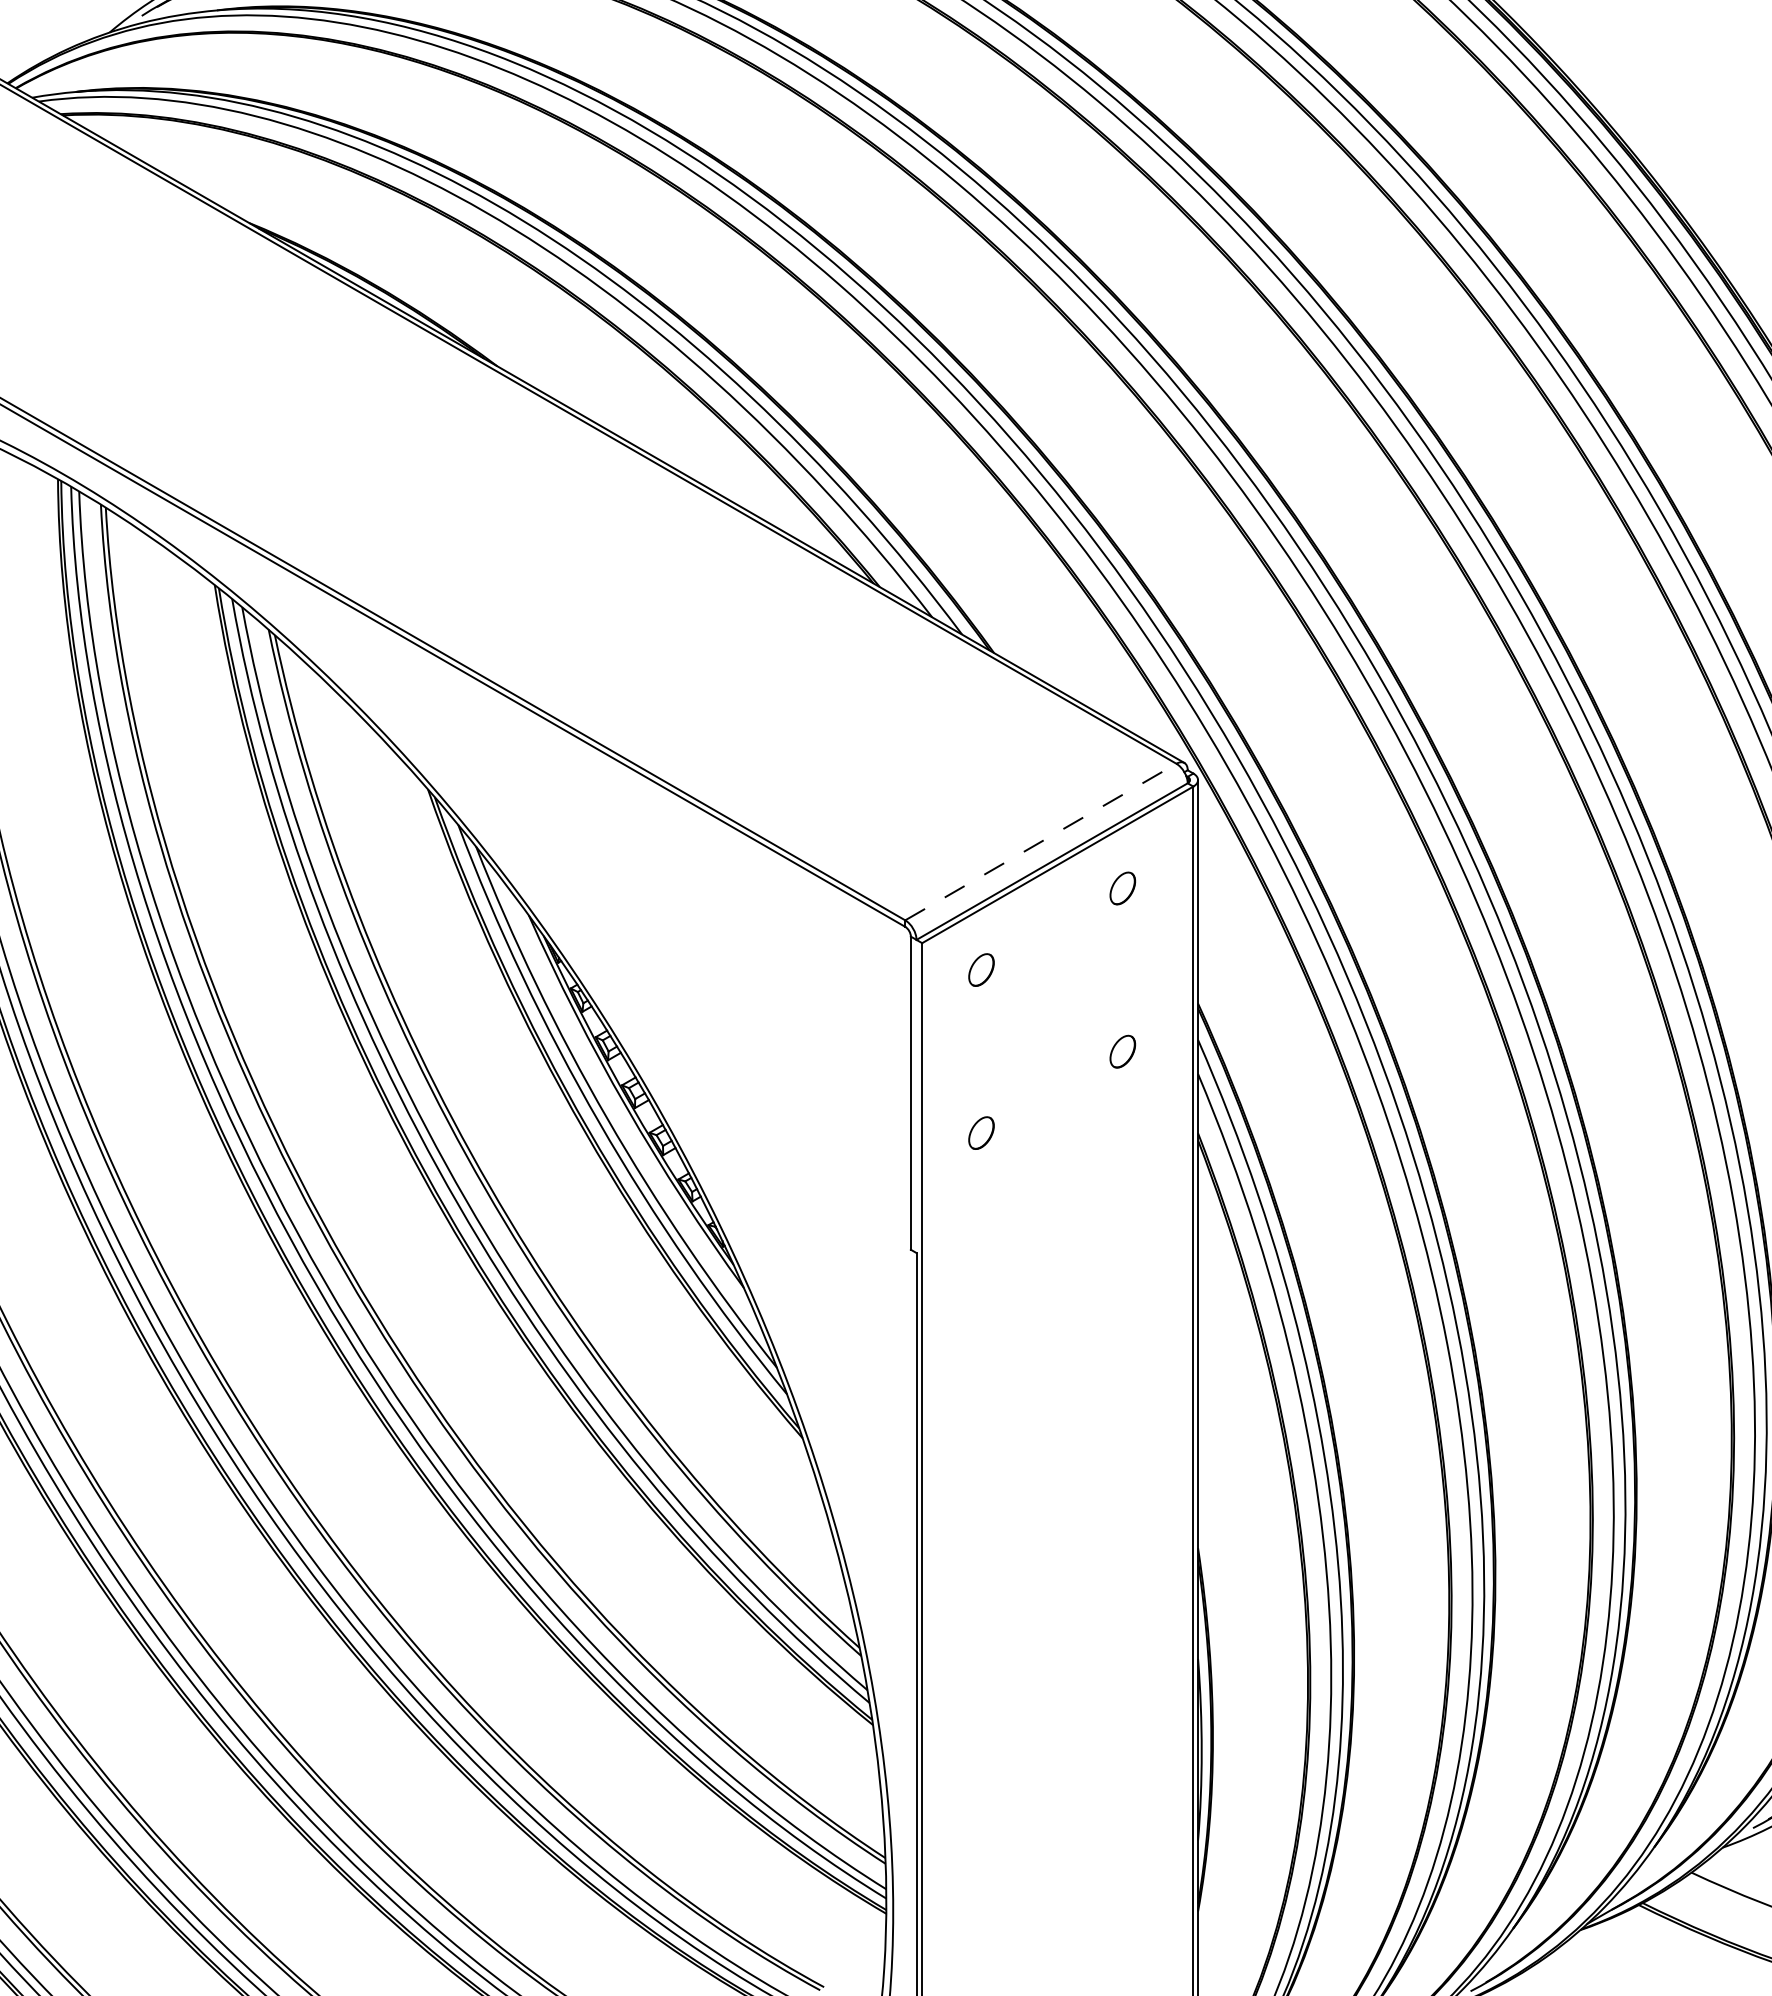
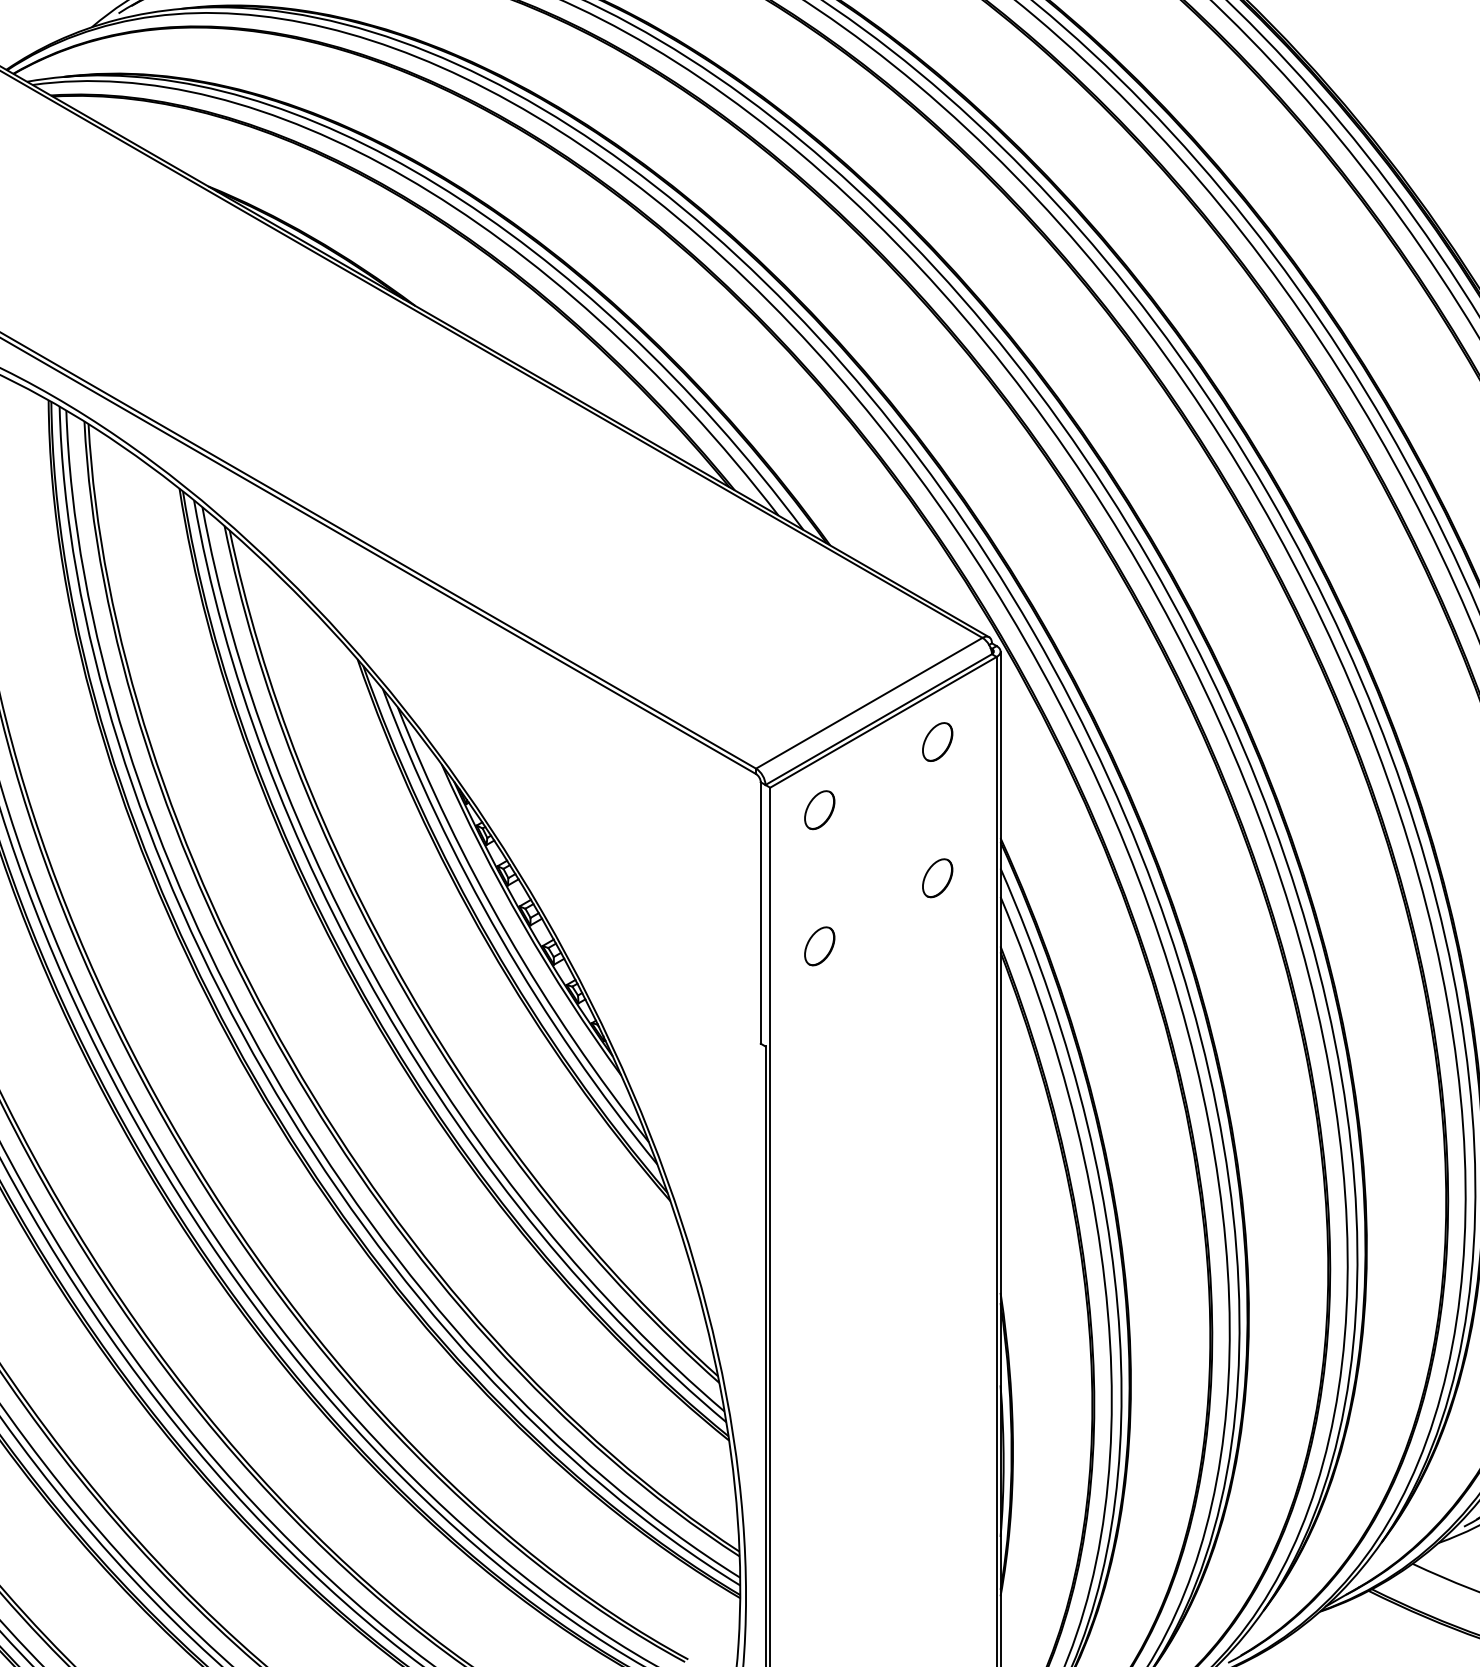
line: (1040, 842) -> (869, 703), dashed -> solid
part: (1122, 888) -> (937, 742), size x1.43
part: (981, 969) -> (819, 809), size x1.43
part: (1122, 1051) -> (937, 878), size x1.43
part: (981, 1132) -> (819, 945), size x1.43

